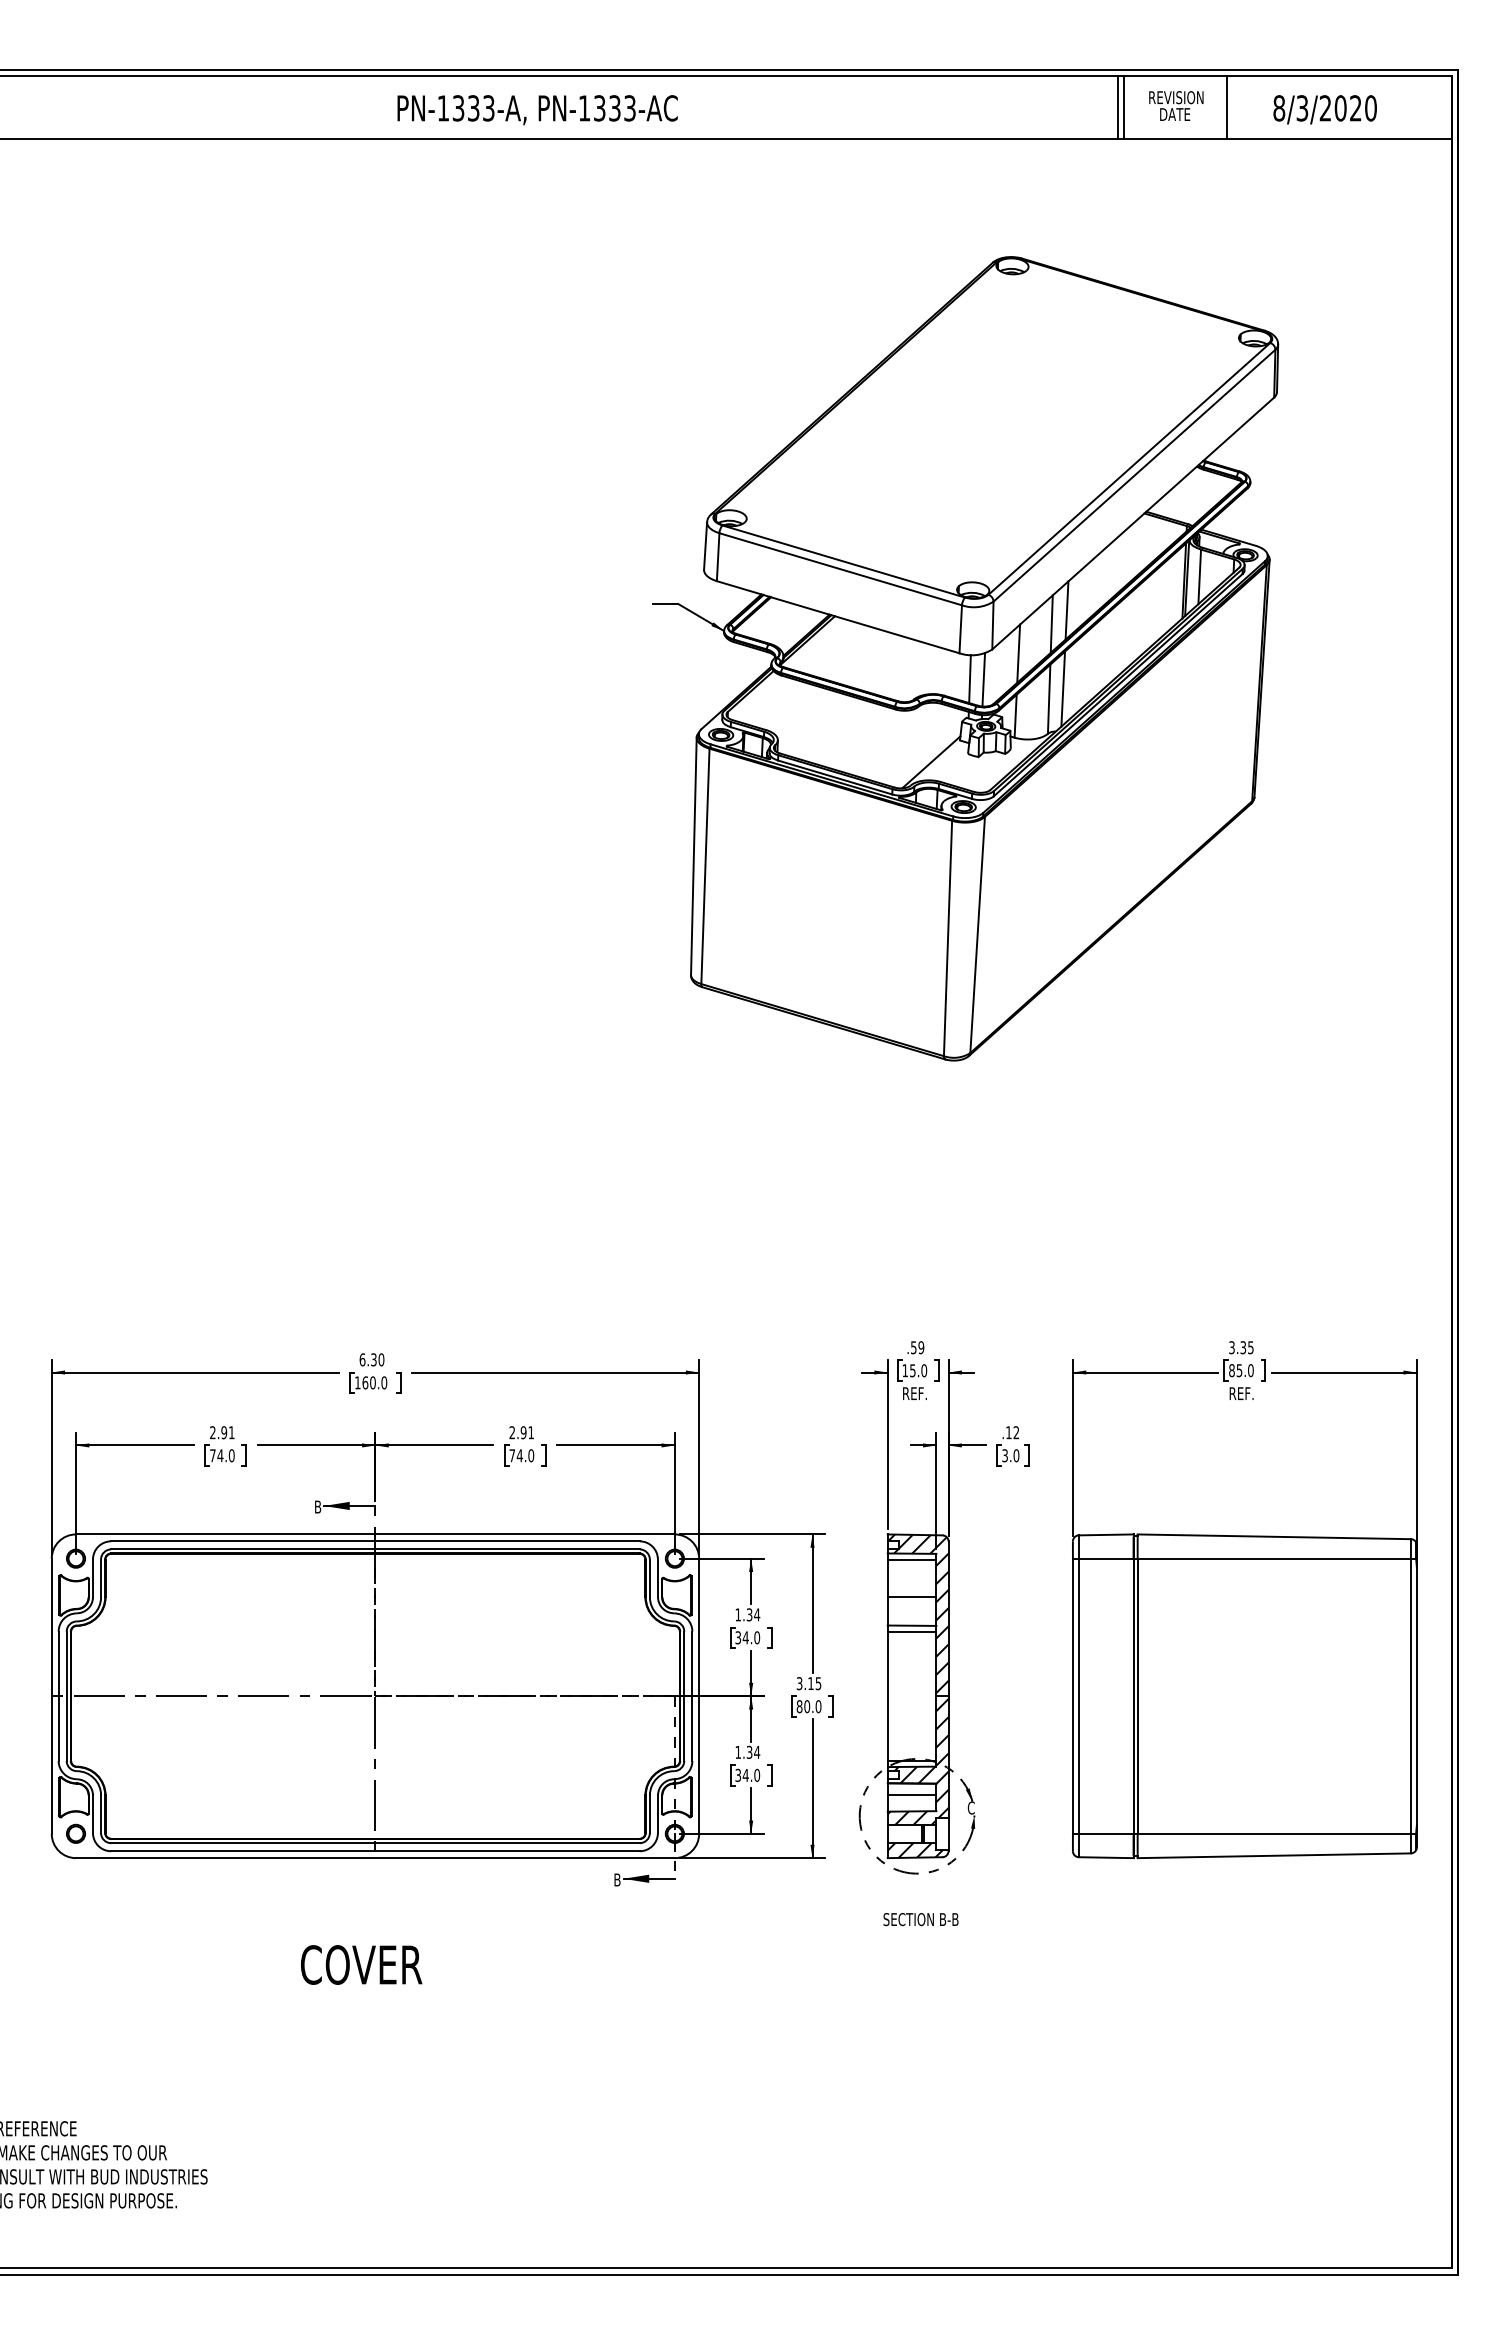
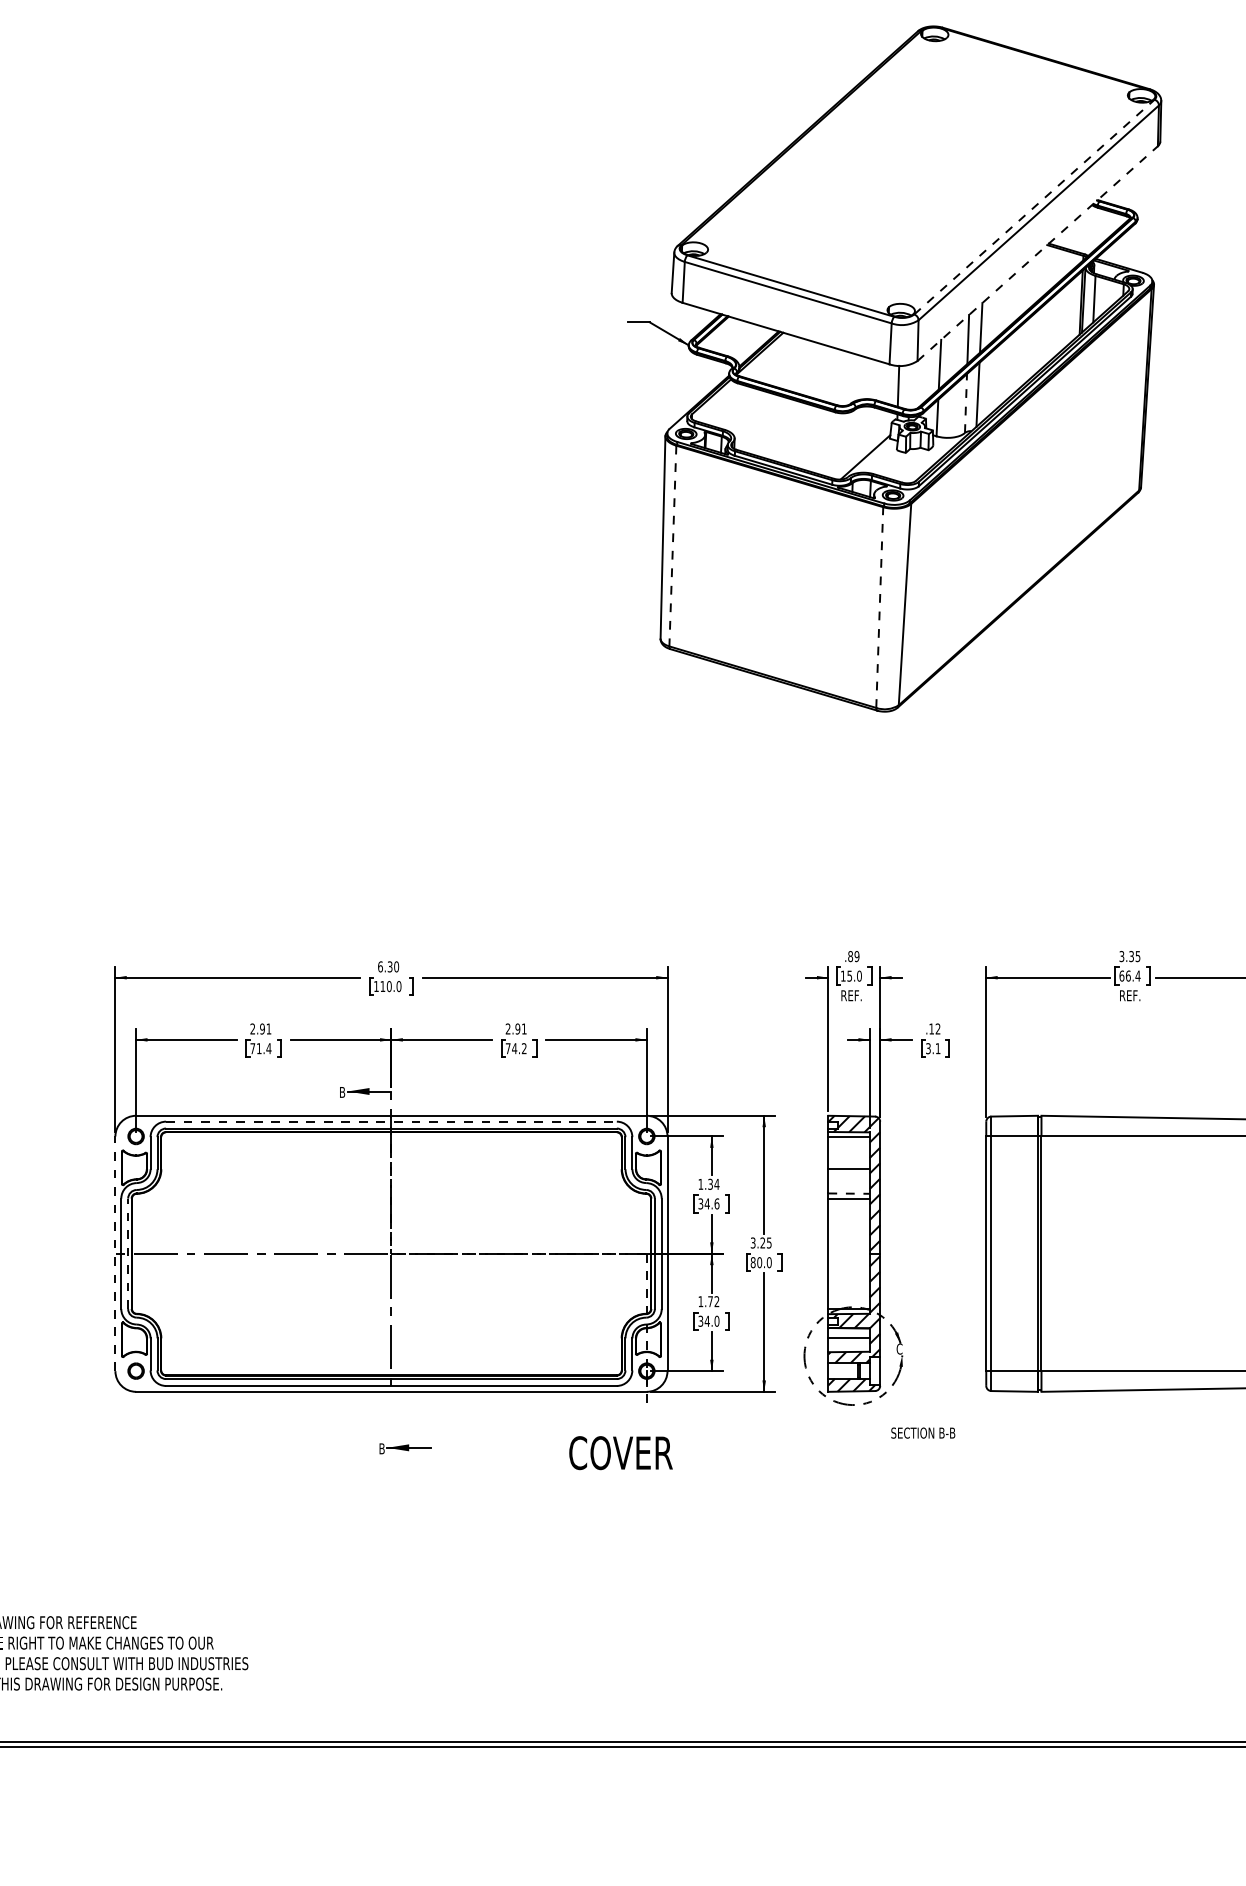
line: (1129, 468) -> (1034, 206), solid -> dashed
line: (1133, 523) -> (1037, 253), solid -> dashed
line: (983, 679) -> (910, 386), removed
line: (1049, 699) -> (966, 403), solid -> dashed
line: (705, 866) -> (672, 546), solid -> dashed
line: (948, 938) -> (880, 607), solid -> dashed
text: (913, 1347) -> (850, 956), .59 -> .89
text: (1241, 1370) -> (1130, 975), 85.0 -> 66.4
text: (365, 1382) -> (382, 986), 160.0 -> 110.0
text: (225, 1455) -> (263, 1048), 74.0 -> 71.4
text: (531, 1455) -> (524, 1048), 74.0 -> 74.2
text: (1016, 1455) -> (938, 1048), 3.0 -> 3.1
line: (375, 1541) -> (391, 1121), solid -> dashed
line: (912, 1625) -> (849, 1193), solid -> dashed
text: (757, 1637) -> (717, 1203), 34.0 -> 34.6
text: (810, 1683) -> (762, 1242), 3.15 -> 3.25
line: (51, 1696) -> (115, 1253), solid -> dashed
line: (66, 1696) -> (127, 1253), solid -> dashed
text: (753, 1751) -> (713, 1300), 1.34 -> 1.72
part: (644, 1879) -> (405, 1448), moved
text: (920, 1919) -> (922, 1433), moved
text: (361, 1964) -> (620, 1452), moved

